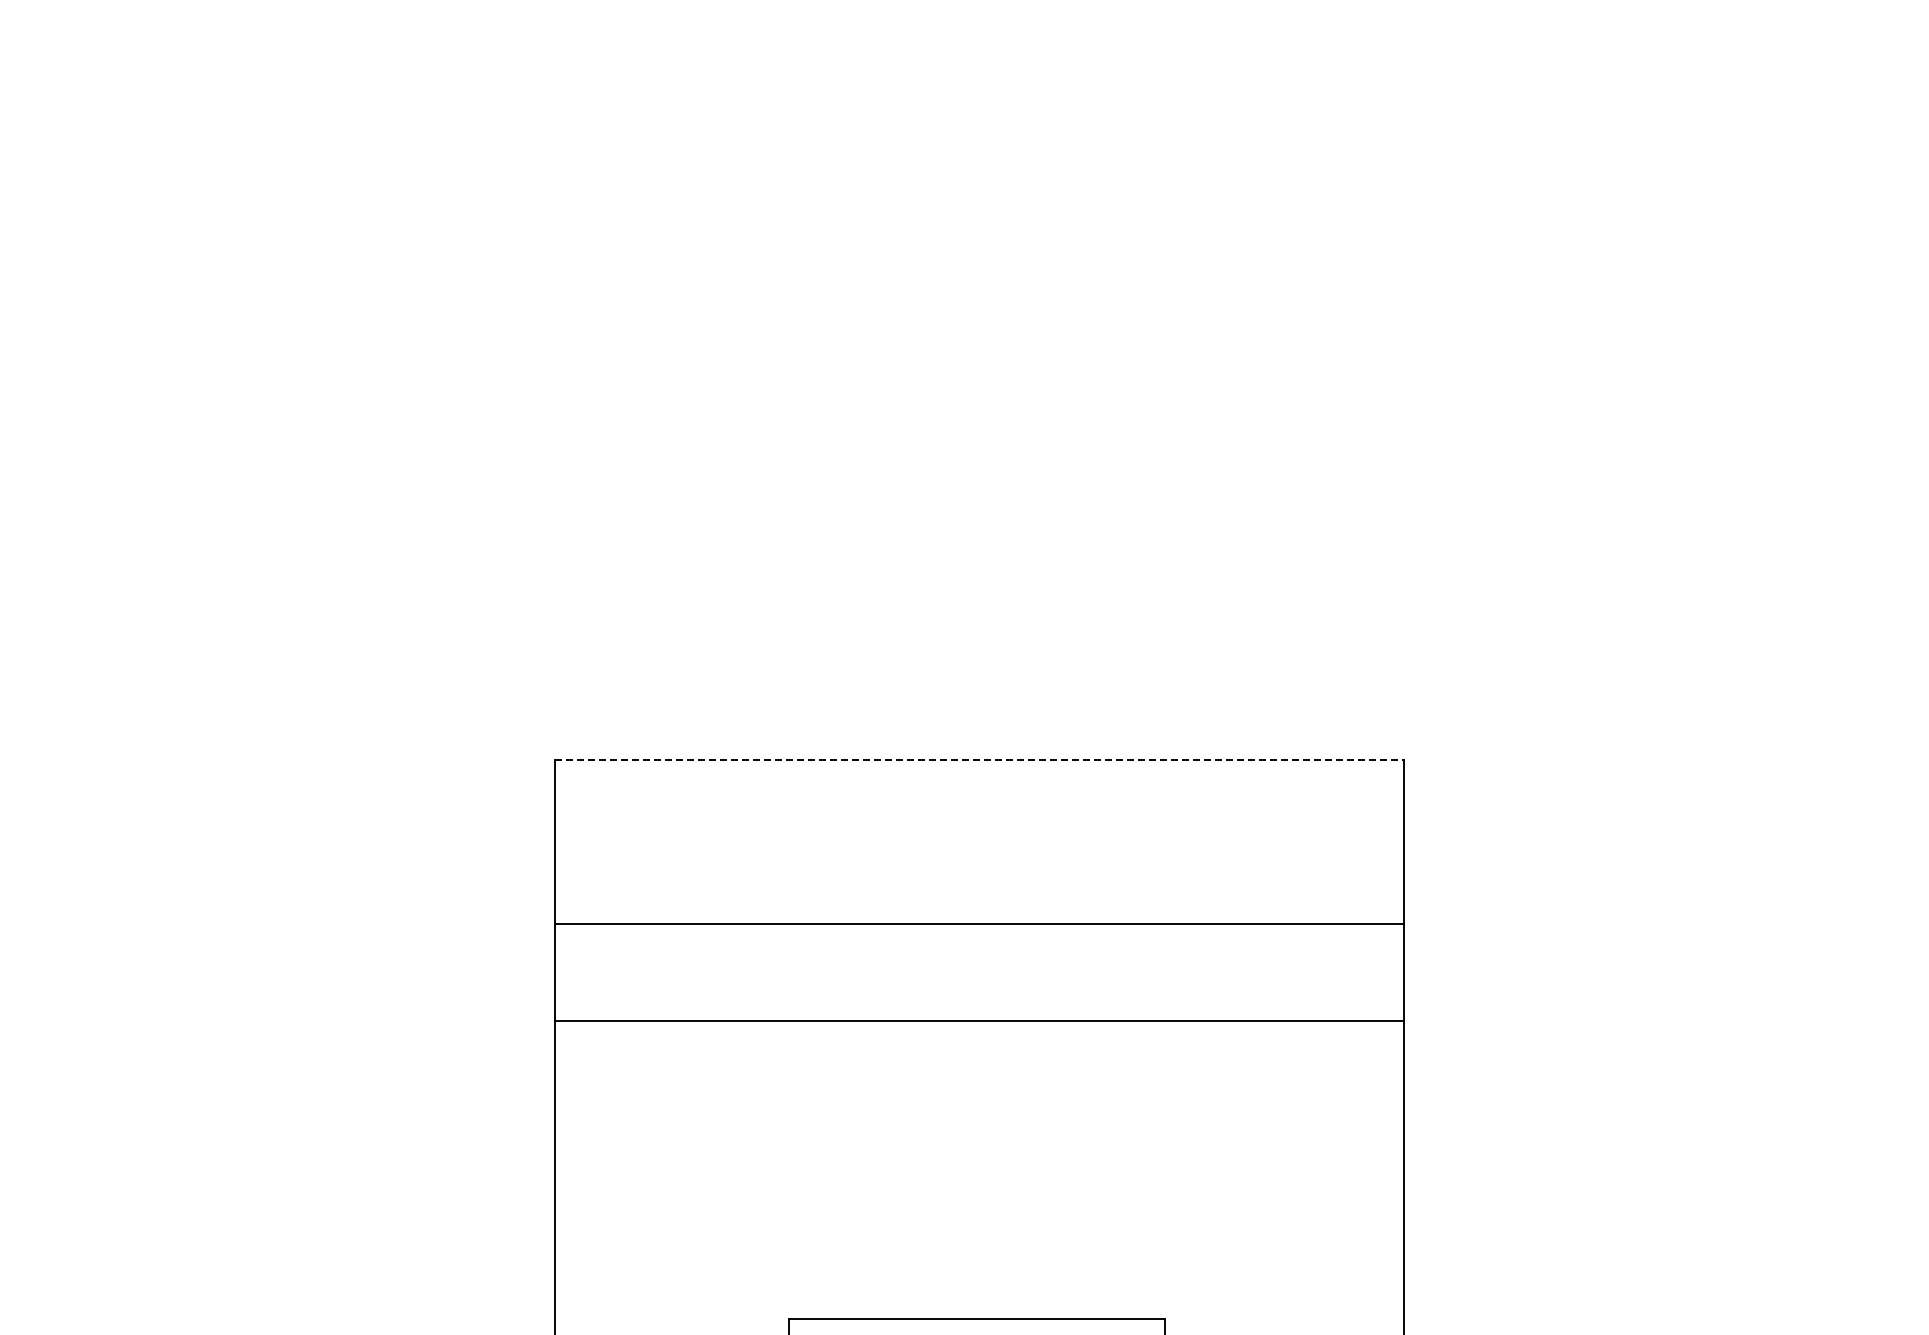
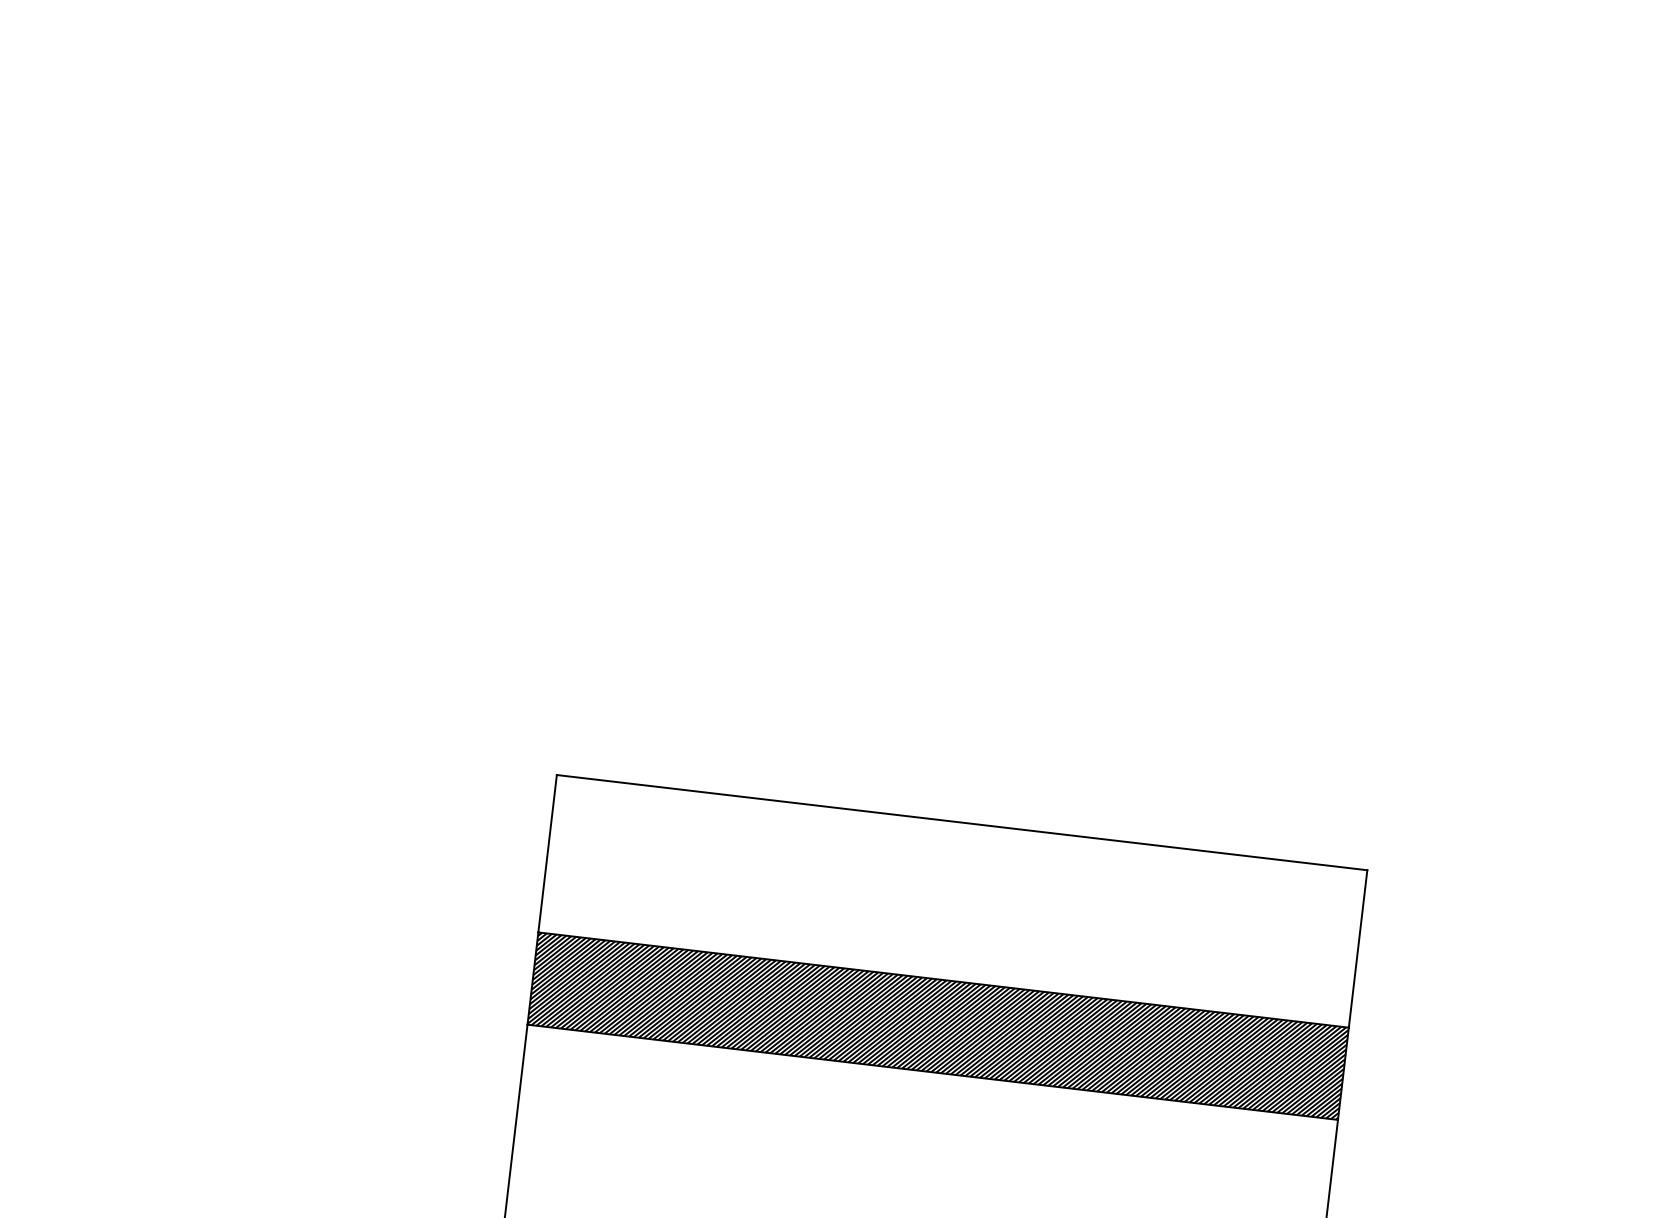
line: (979, 759) -> (961, 822), dashed -> solid
hatch: (979, 972) -> (937, 1025), added

